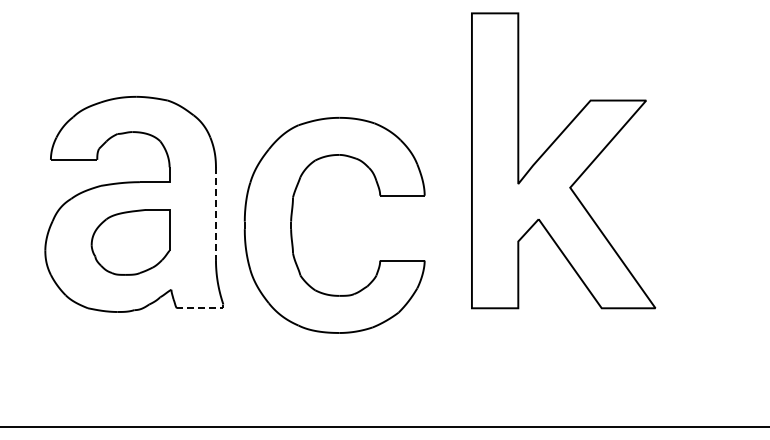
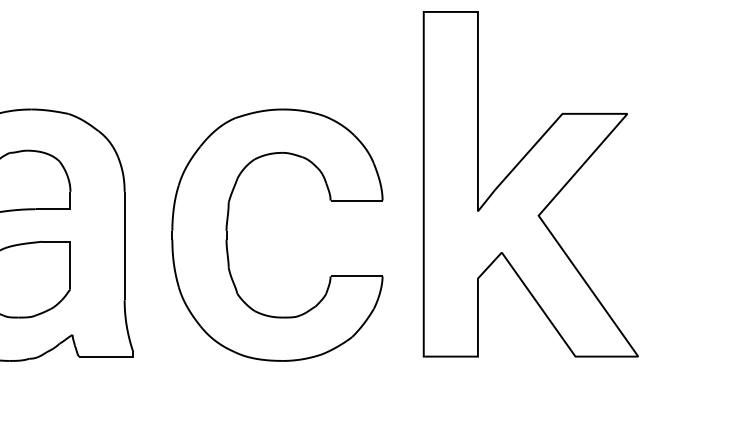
line: (215, 214) -> (124, 247), dashed -> solid
part: (292, 220) -> (228, 229), moved
line: (202, 308) -> (108, 356), dashed -> solid

